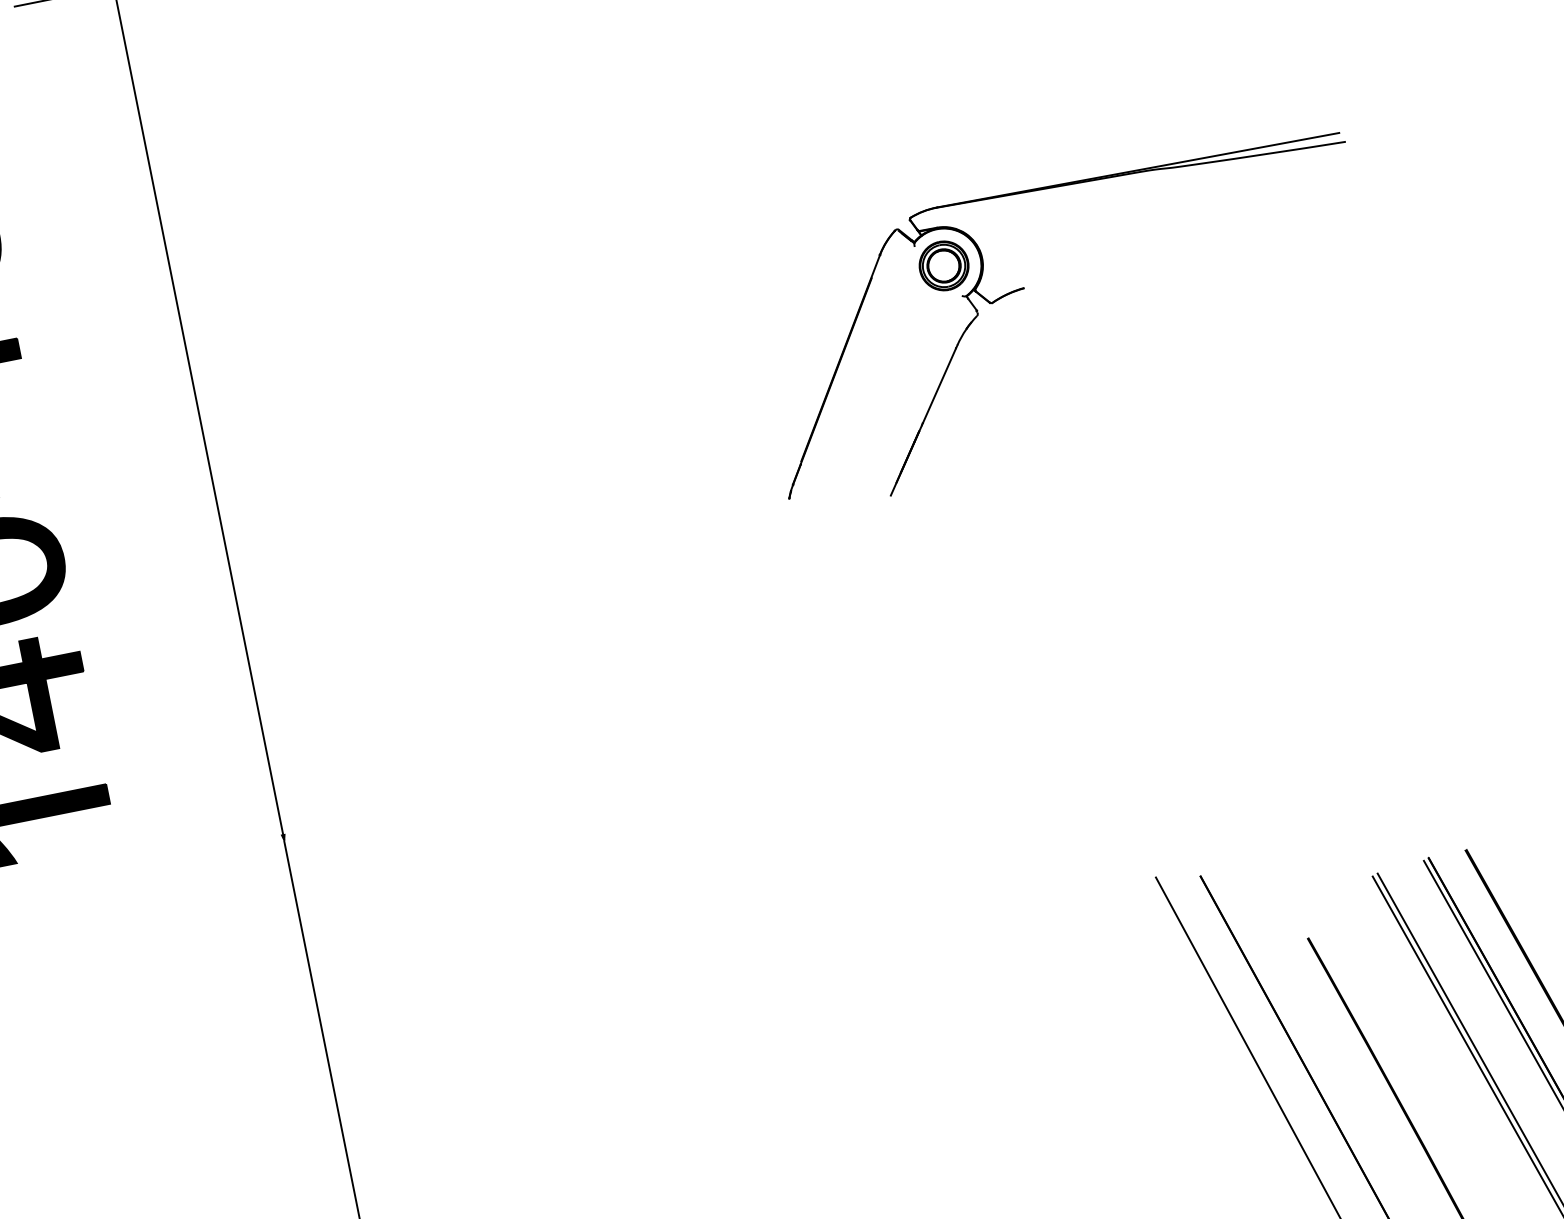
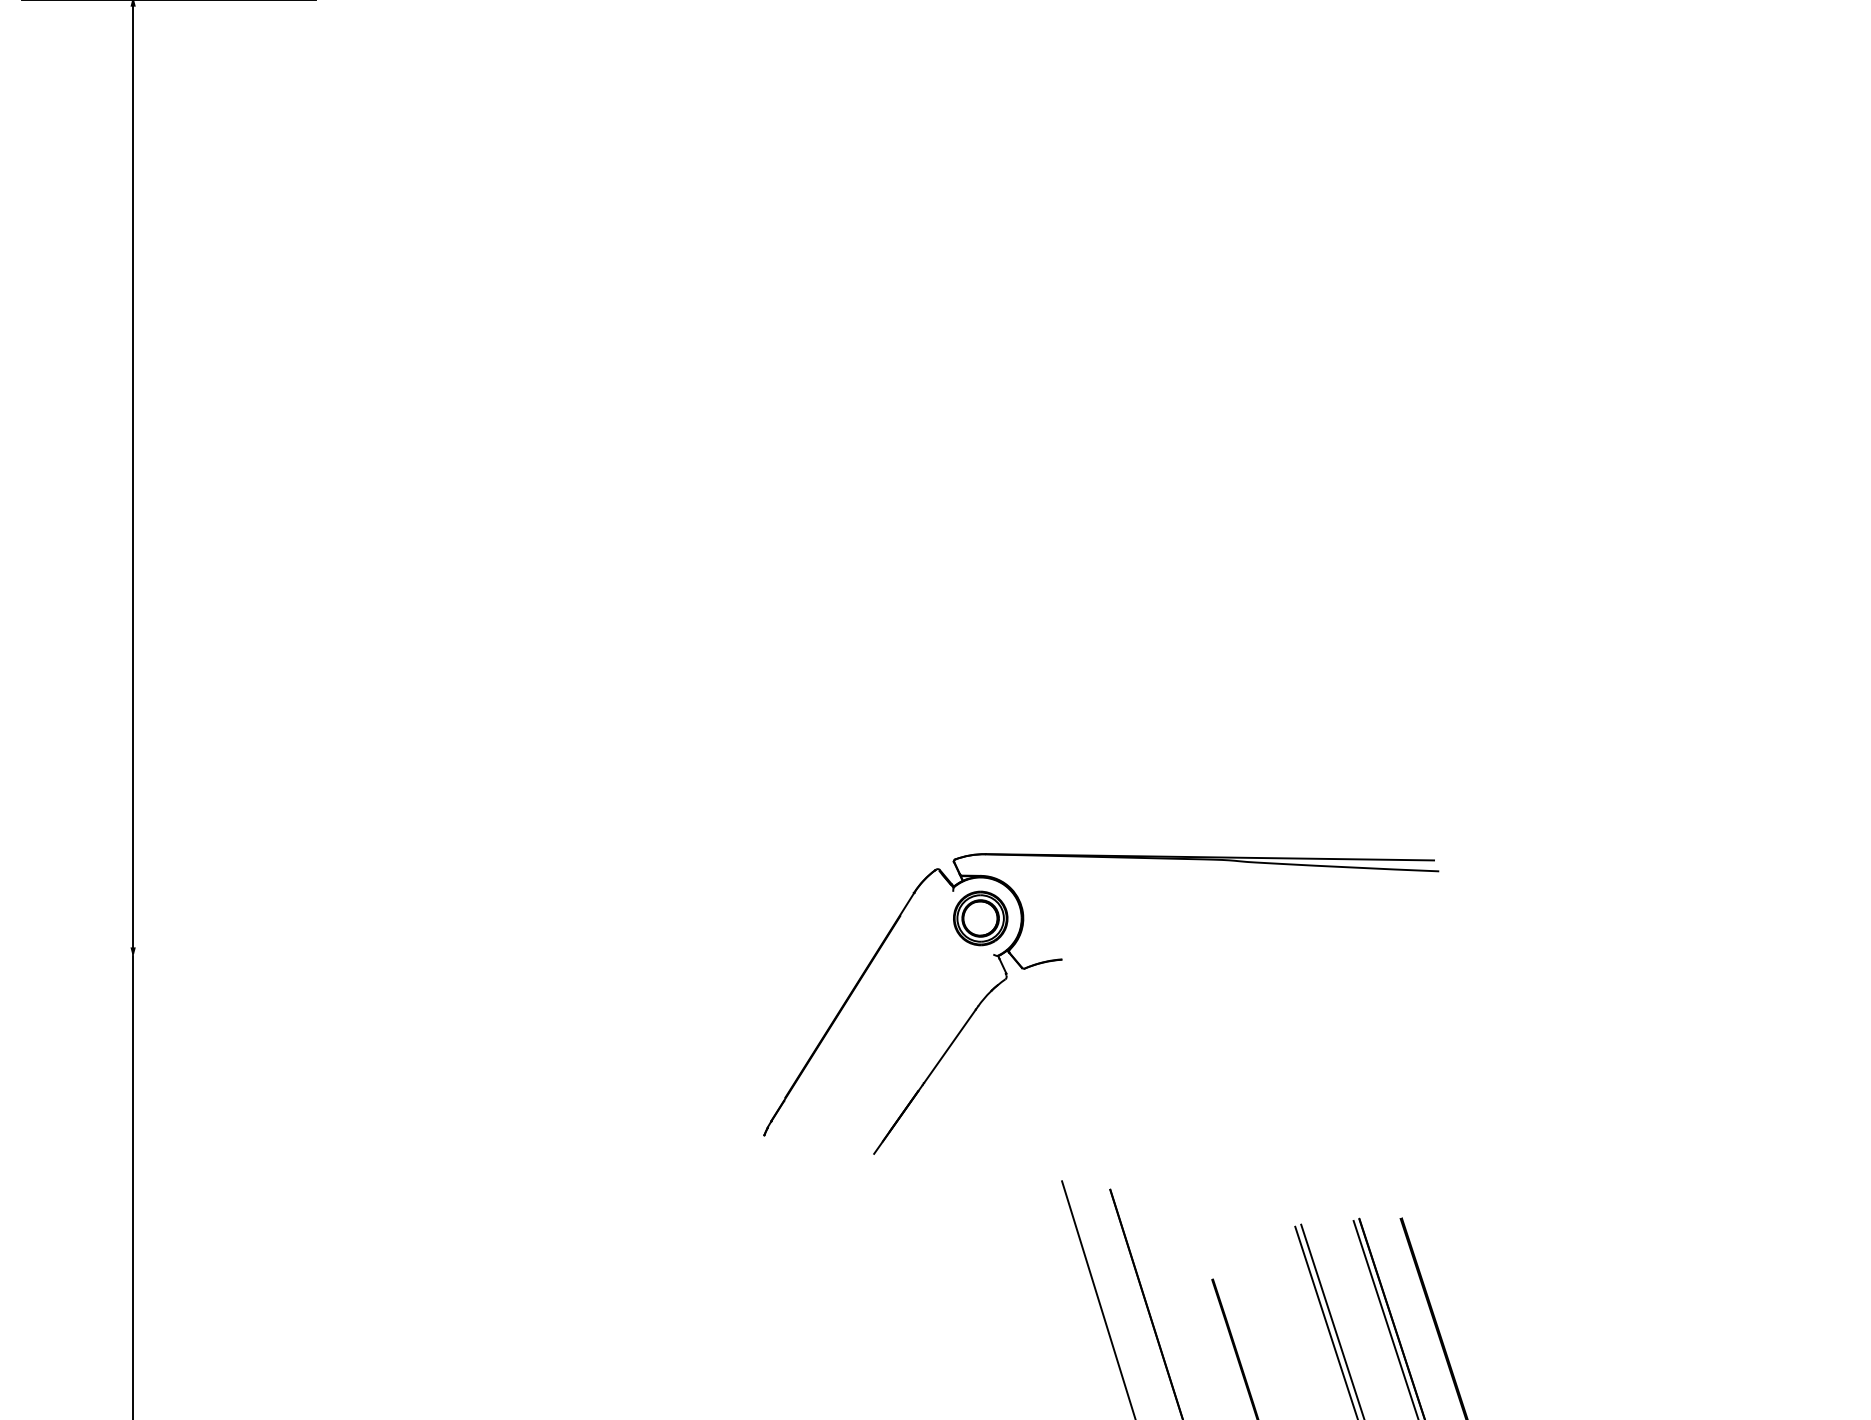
part: (1024, 288) -> (1062, 960), moved

